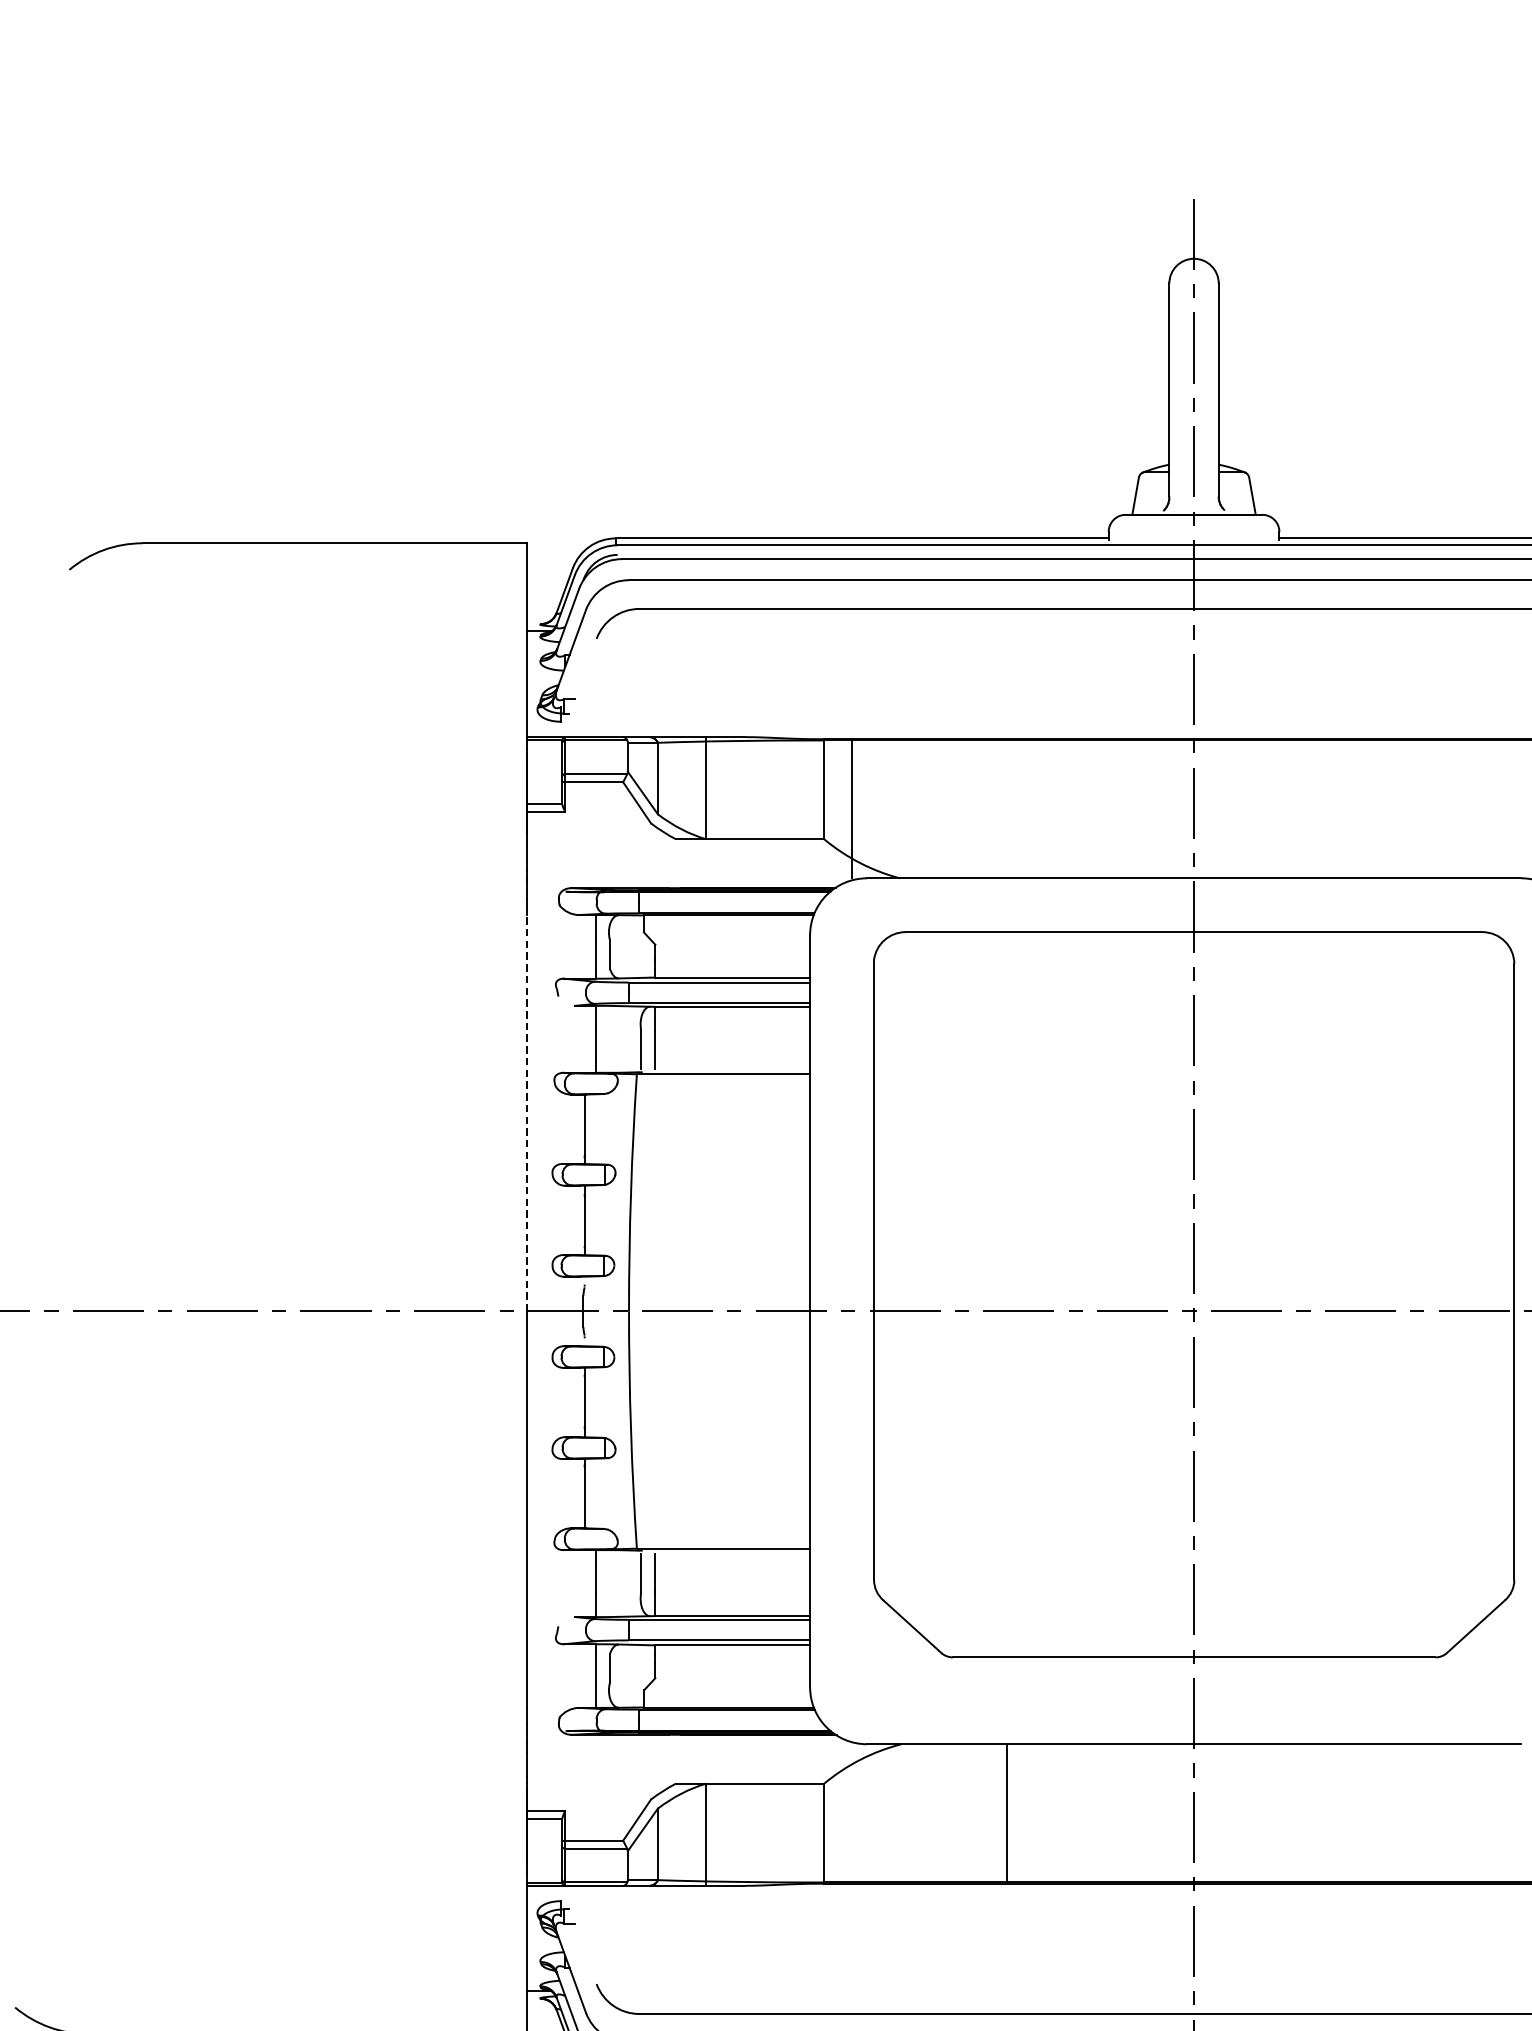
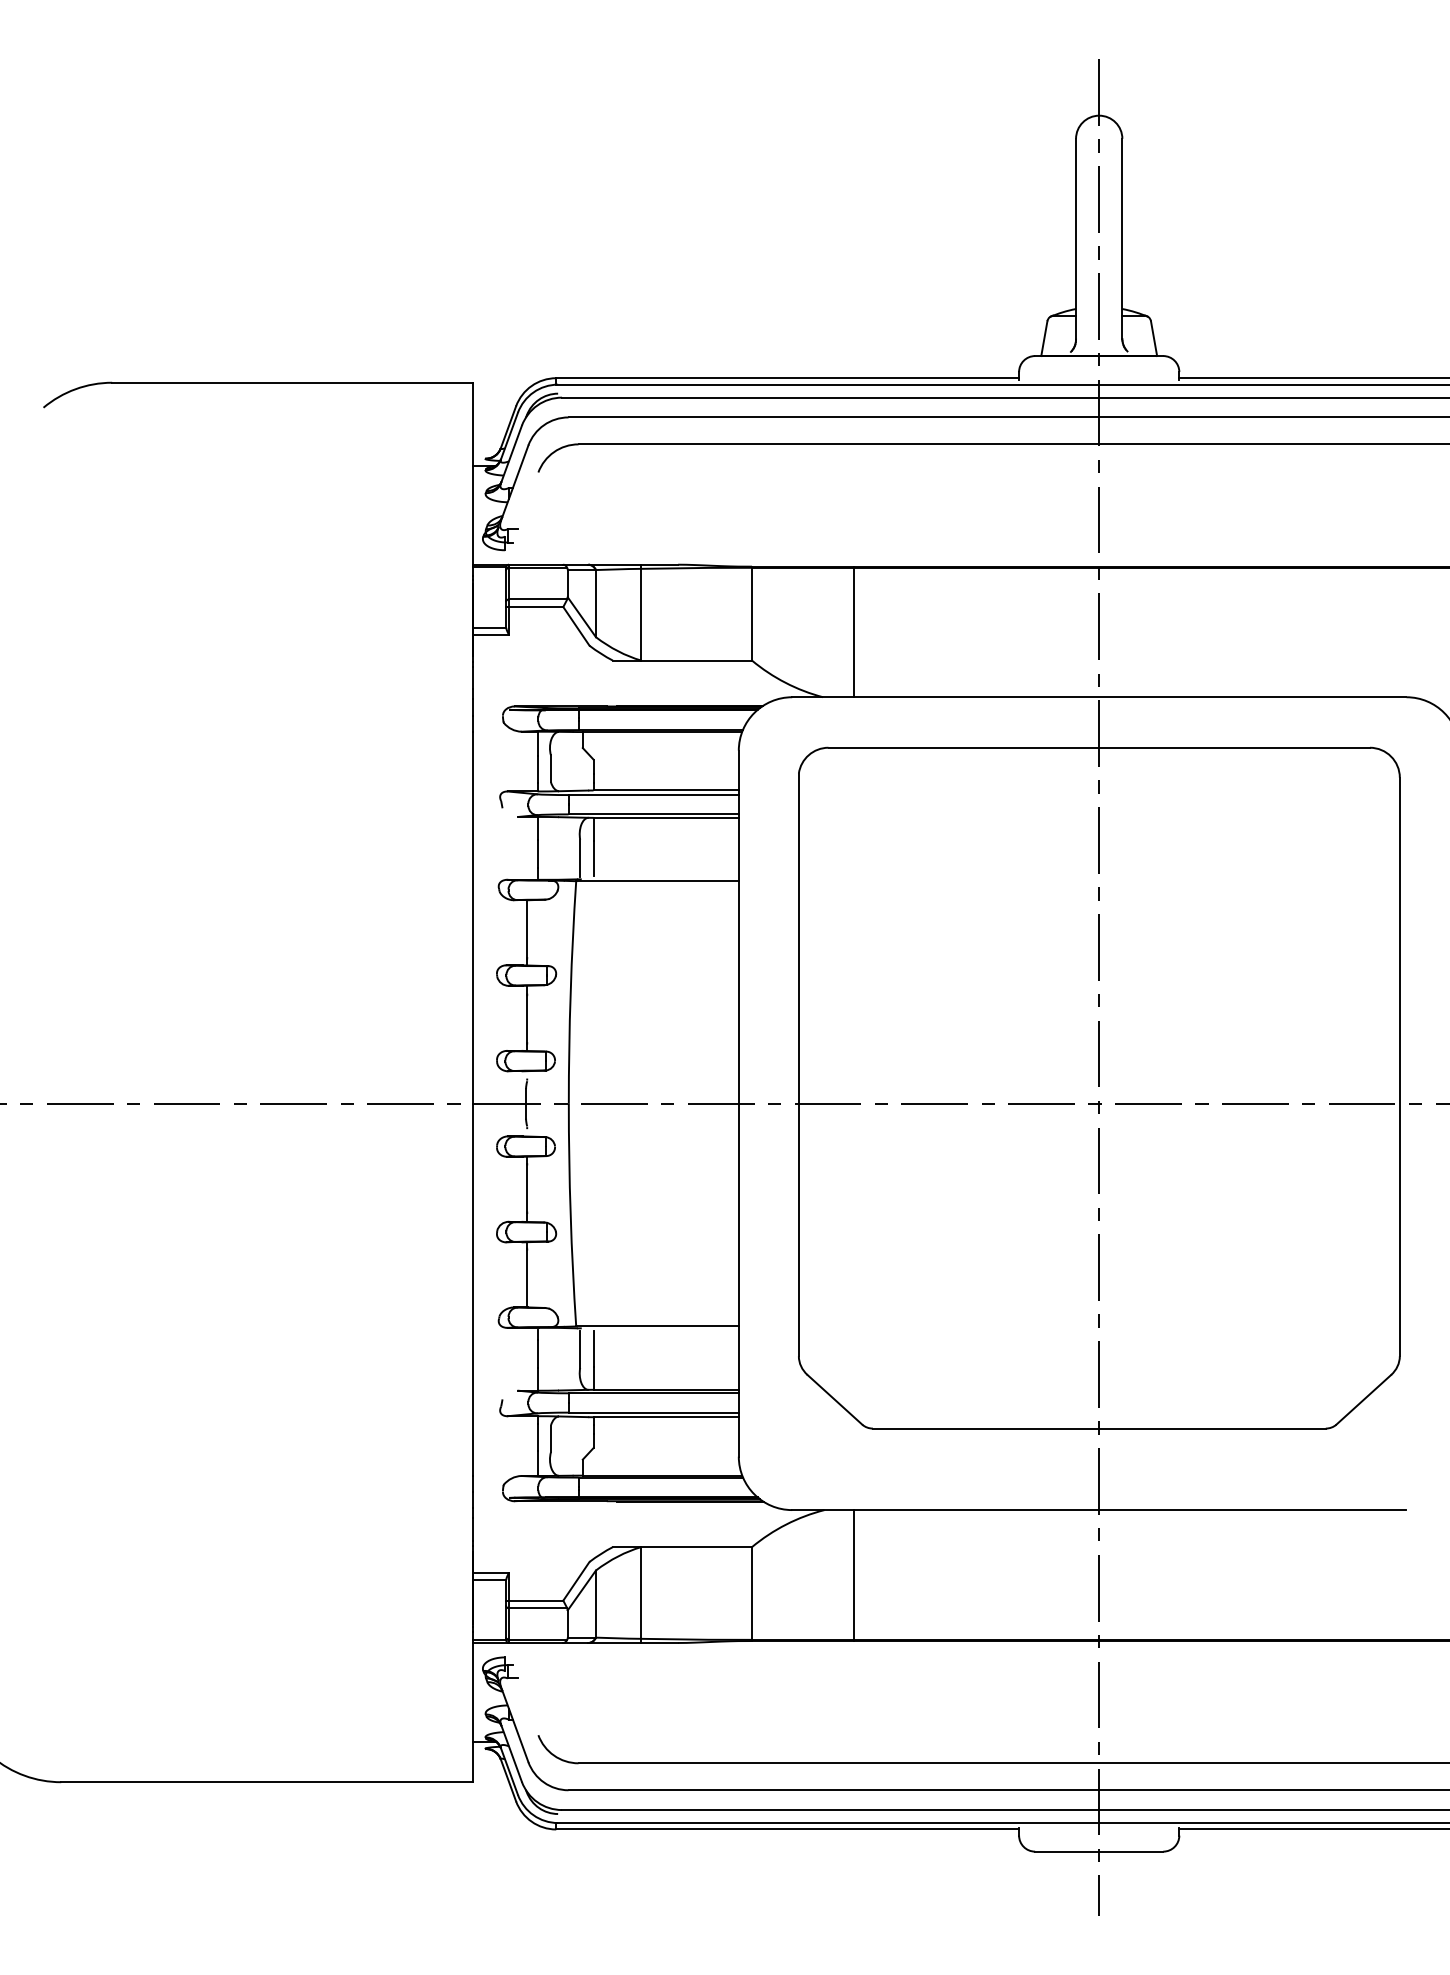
line: (851, 808) -> (853, 631), moved
line: (526, 1112) -> (472, 917), dashed -> solid
line: (1006, 1813) -> (853, 1575), moved

